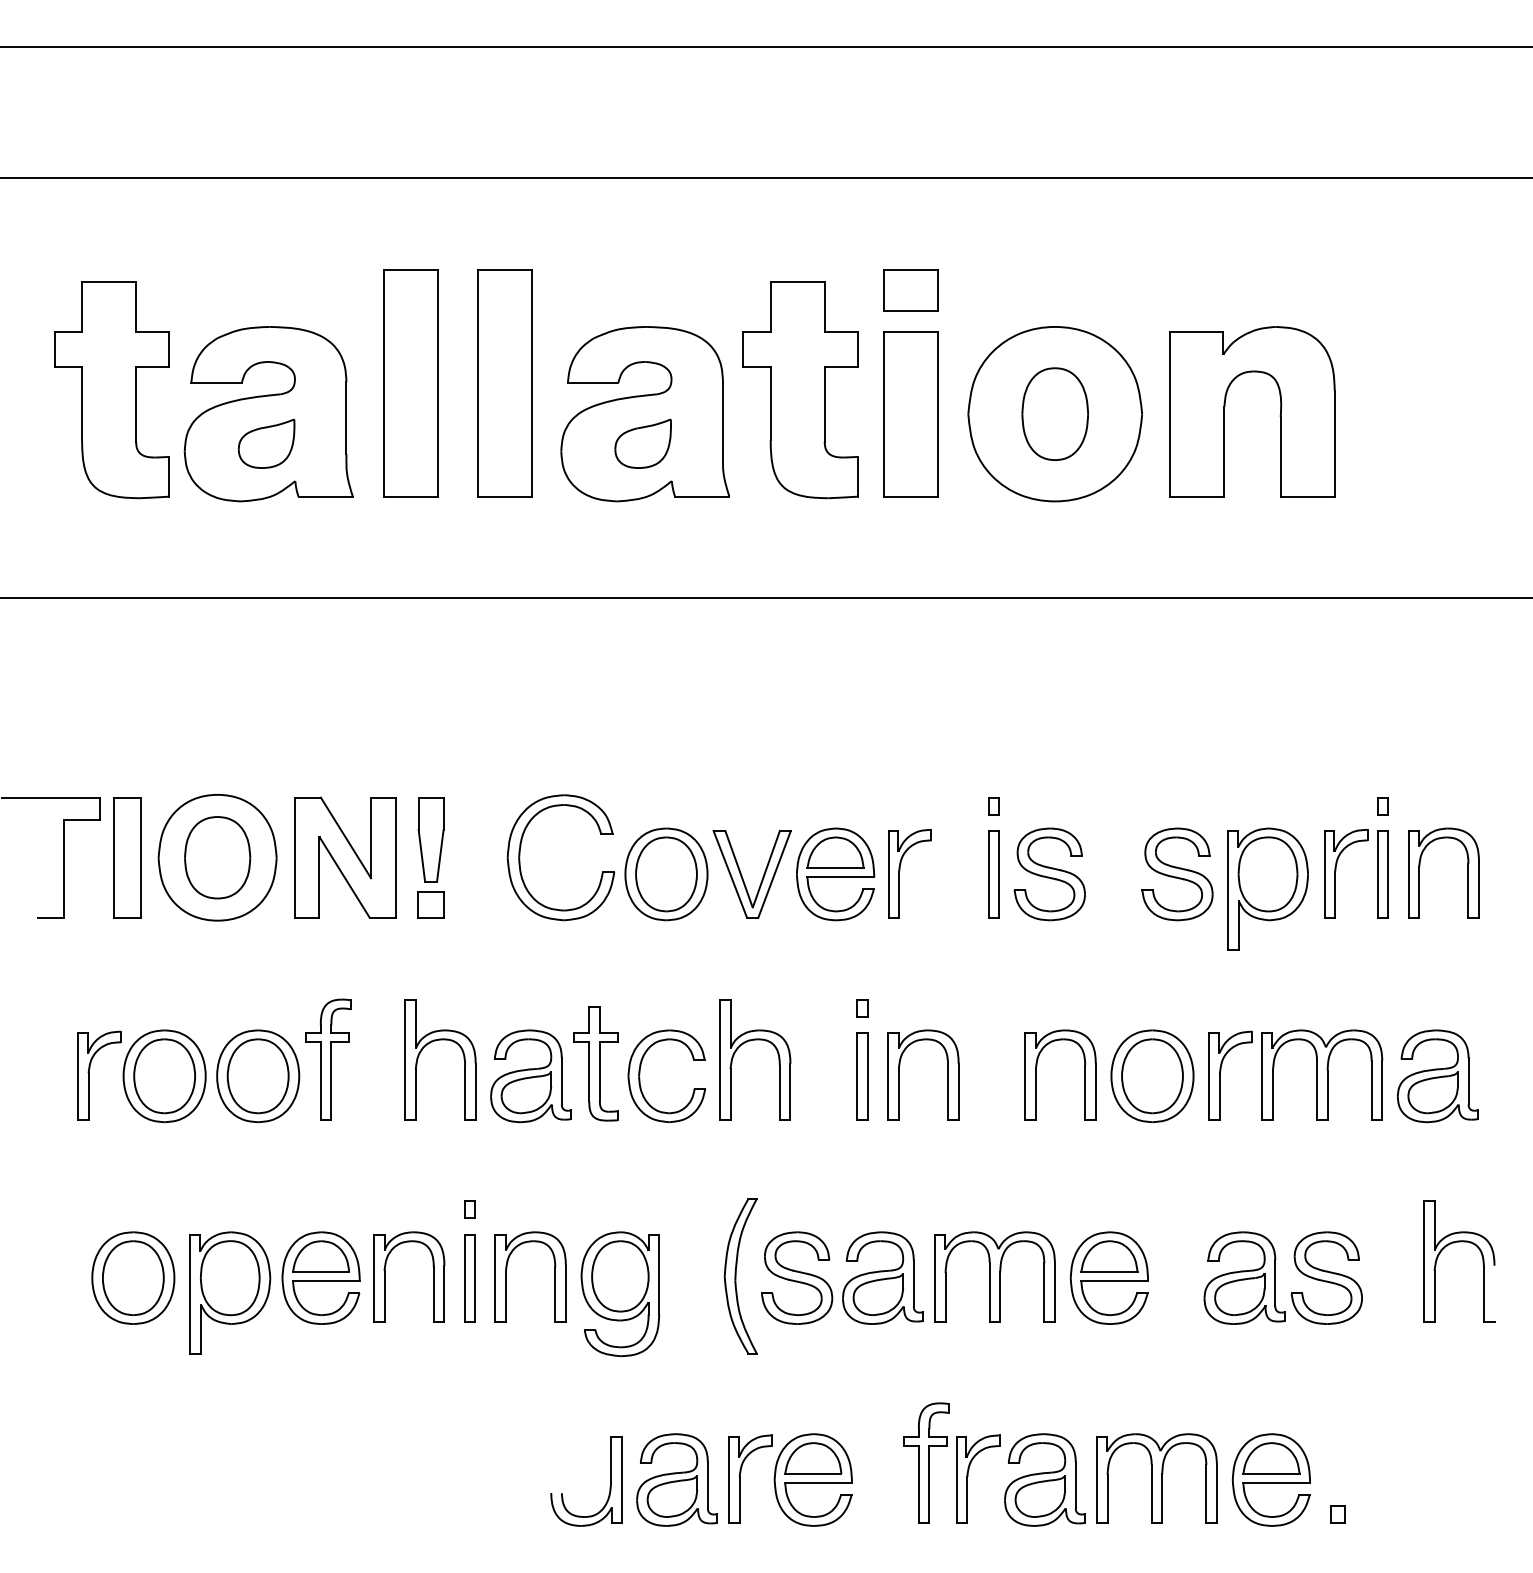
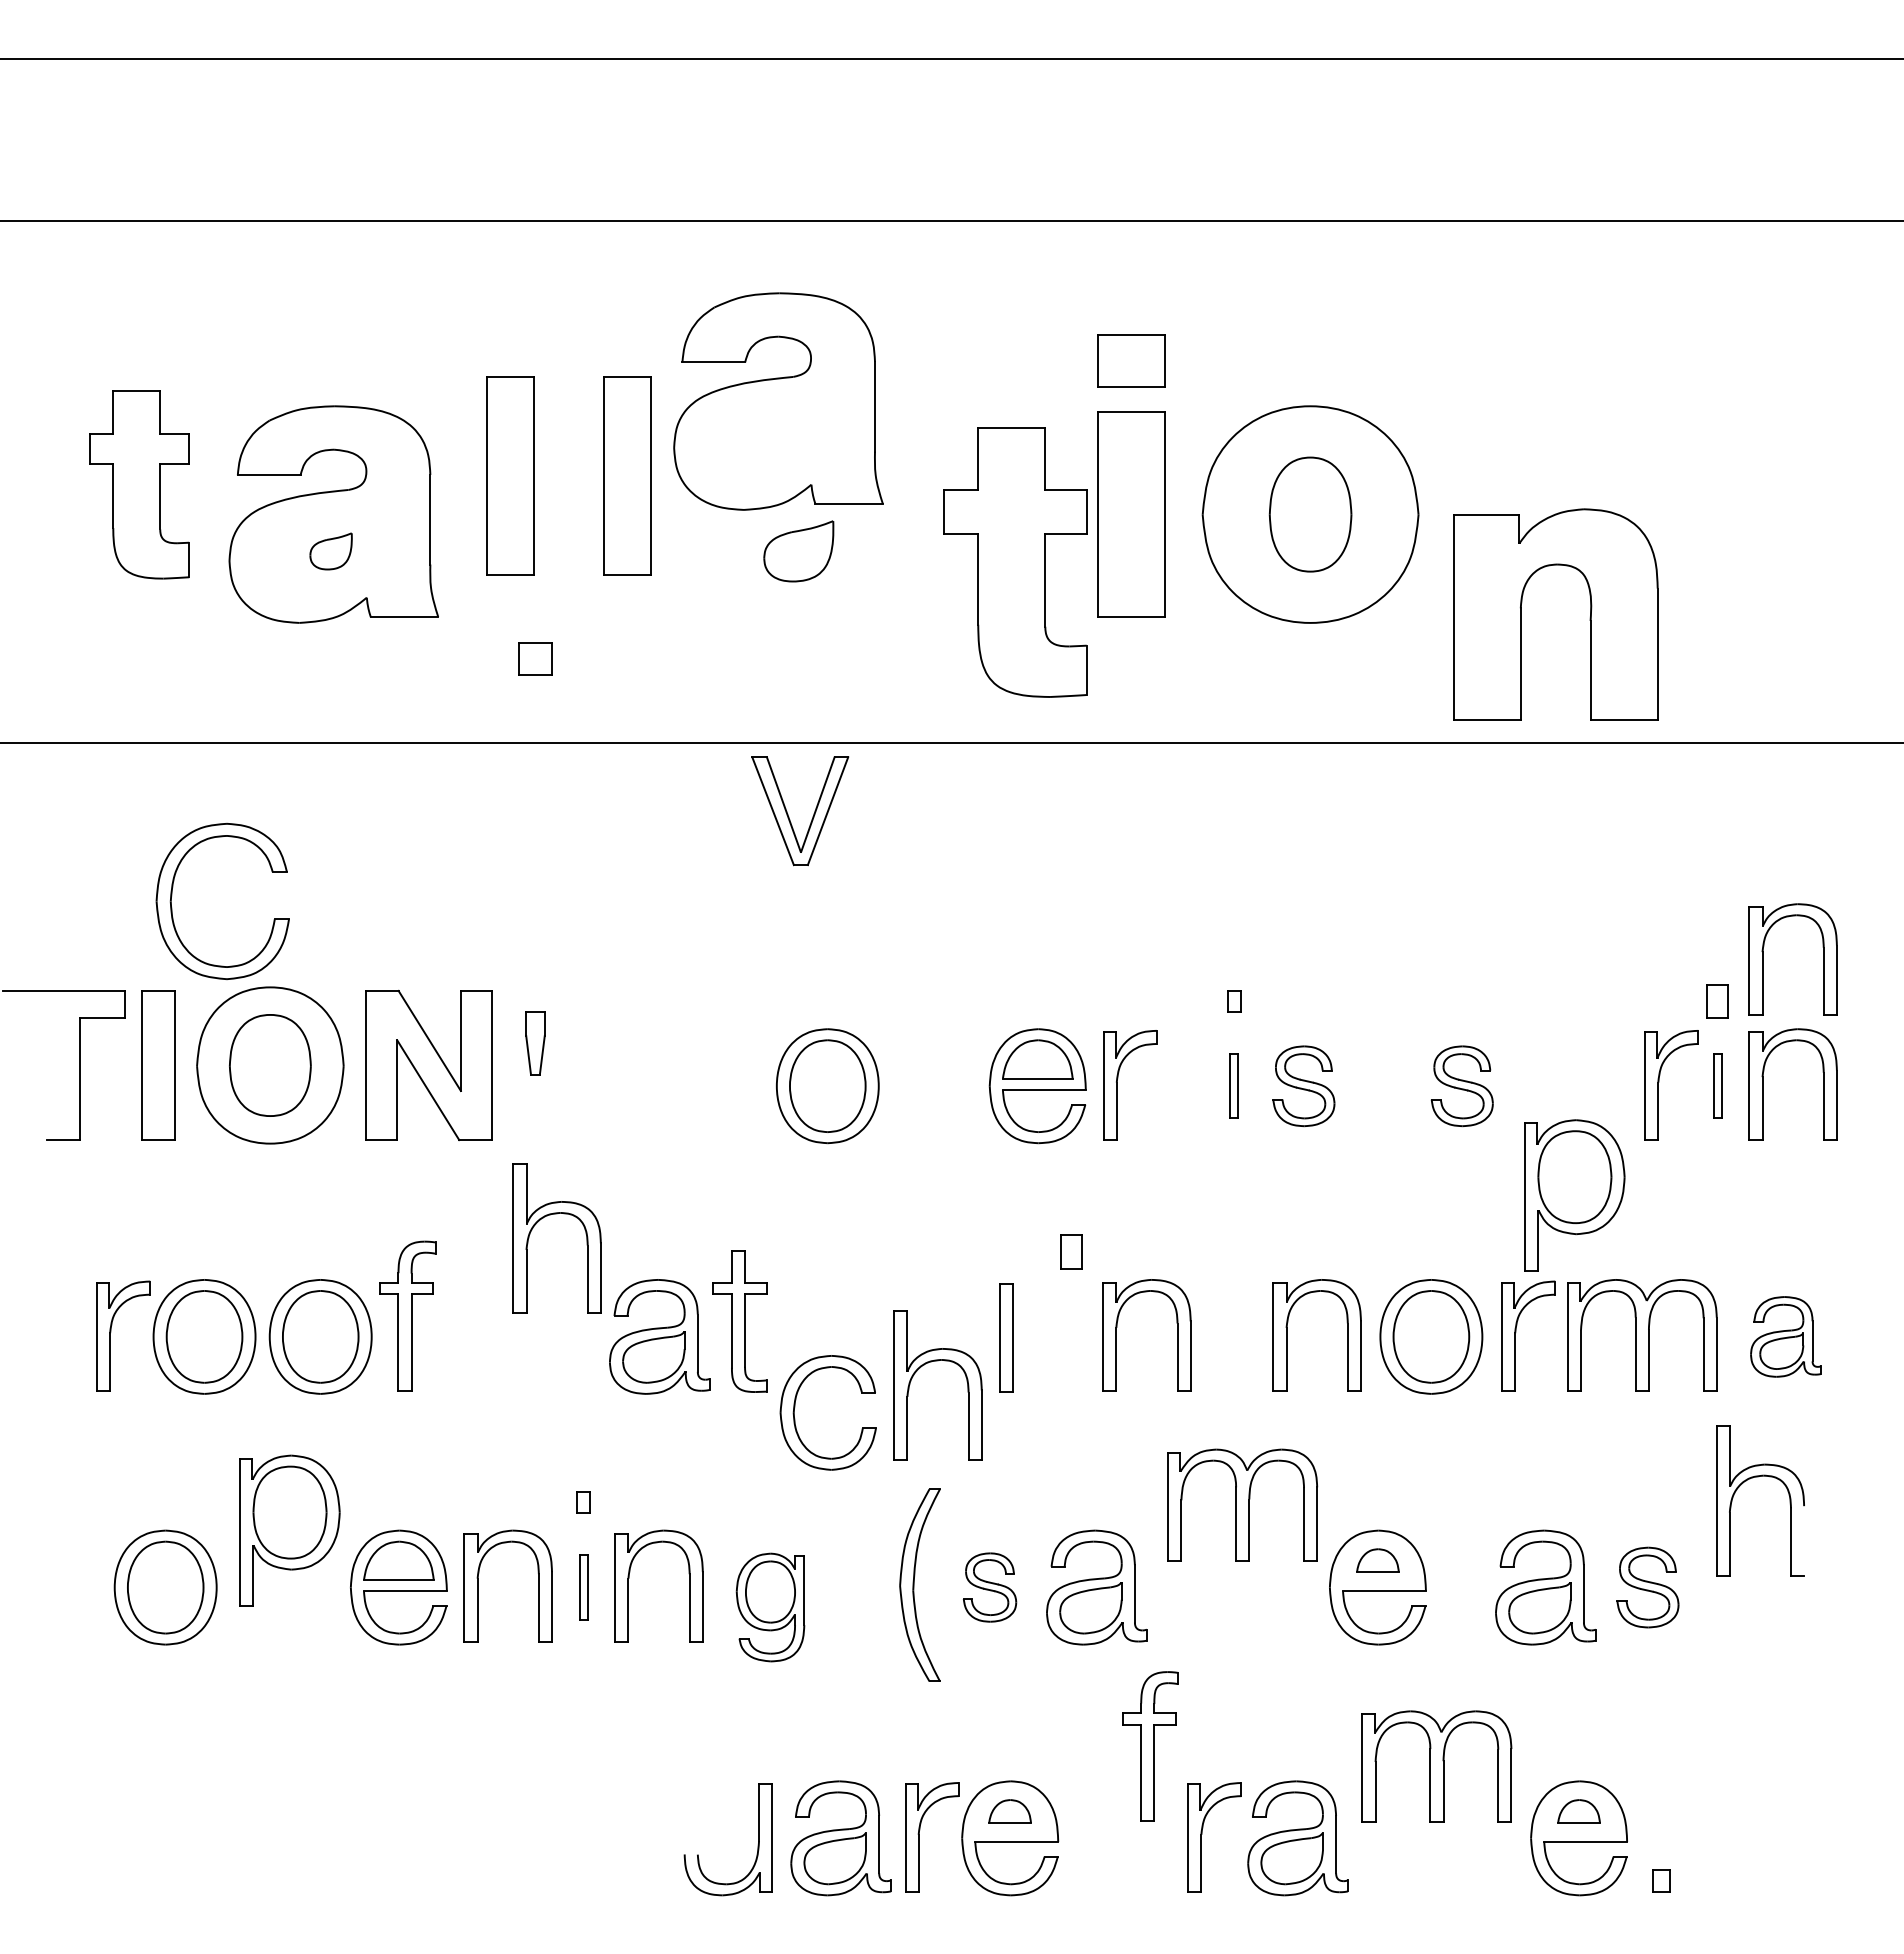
part: (411, 382) -> (510, 475), size x0.7
part: (505, 382) -> (627, 475), size x0.7
part: (112, 389) -> (139, 484), size x0.7
part: (800, 389) -> (1015, 562), moved
part: (1225, 411) -> (1521, 614), moved
part: (645, 414) -> (778, 401), moved
part: (266, 443) -> (330, 551), size x0.6
part: (1419, 772) -> (1763, 959), added
part: (1382, 806) -> (1717, 1001), size x1.6
part: (431, 840) -> (535, 1043), size x0.6
part: (520, 853) -> (172, 896), moved
part: (993, 873) -> (1234, 1085), size x0.6
part: (1382, 873) -> (1717, 1085), size x0.6
part: (1049, 874) -> (1303, 1086), size x0.7
part: (1176, 874) -> (1461, 1086), size x0.7
part: (743, 878) -> (789, 816), moved
part: (1267, 889) -> (1574, 1195), moved
part: (431, 904) -> (535, 658), moved
part: (862, 1008) -> (1071, 1252), size x1.6
part: (749, 1041) -> (931, 1362), moved
part: (431, 1042) -> (545, 1217), moved
part: (640, 1071) -> (795, 1407), moved
part: (862, 1075) -> (1006, 1337), moved
part: (1437, 1075) -> (1785, 1336), size x0.7
part: (1457, 1242) -> (1758, 1477), moved
part: (1109, 1256) -> (1377, 1560), size x0.6
part: (994, 1276) -> (1242, 1504), moved
part: (469, 1278) -> (583, 1587), size x0.6
part: (796, 1278) -> (989, 1587), size x0.6
part: (1326, 1278) -> (1647, 1587), size x0.7
part: (229, 1292) -> (289, 1530), moved
part: (620, 1294) -> (770, 1607), size x0.7
part: (812, 1458) -> (1009, 1811), size x0.6
part: (1270, 1458) -> (1578, 1811), size x0.6
part: (926, 1463) -> (1150, 1746), moved
part: (1156, 1478) -> (1436, 1766), moved

